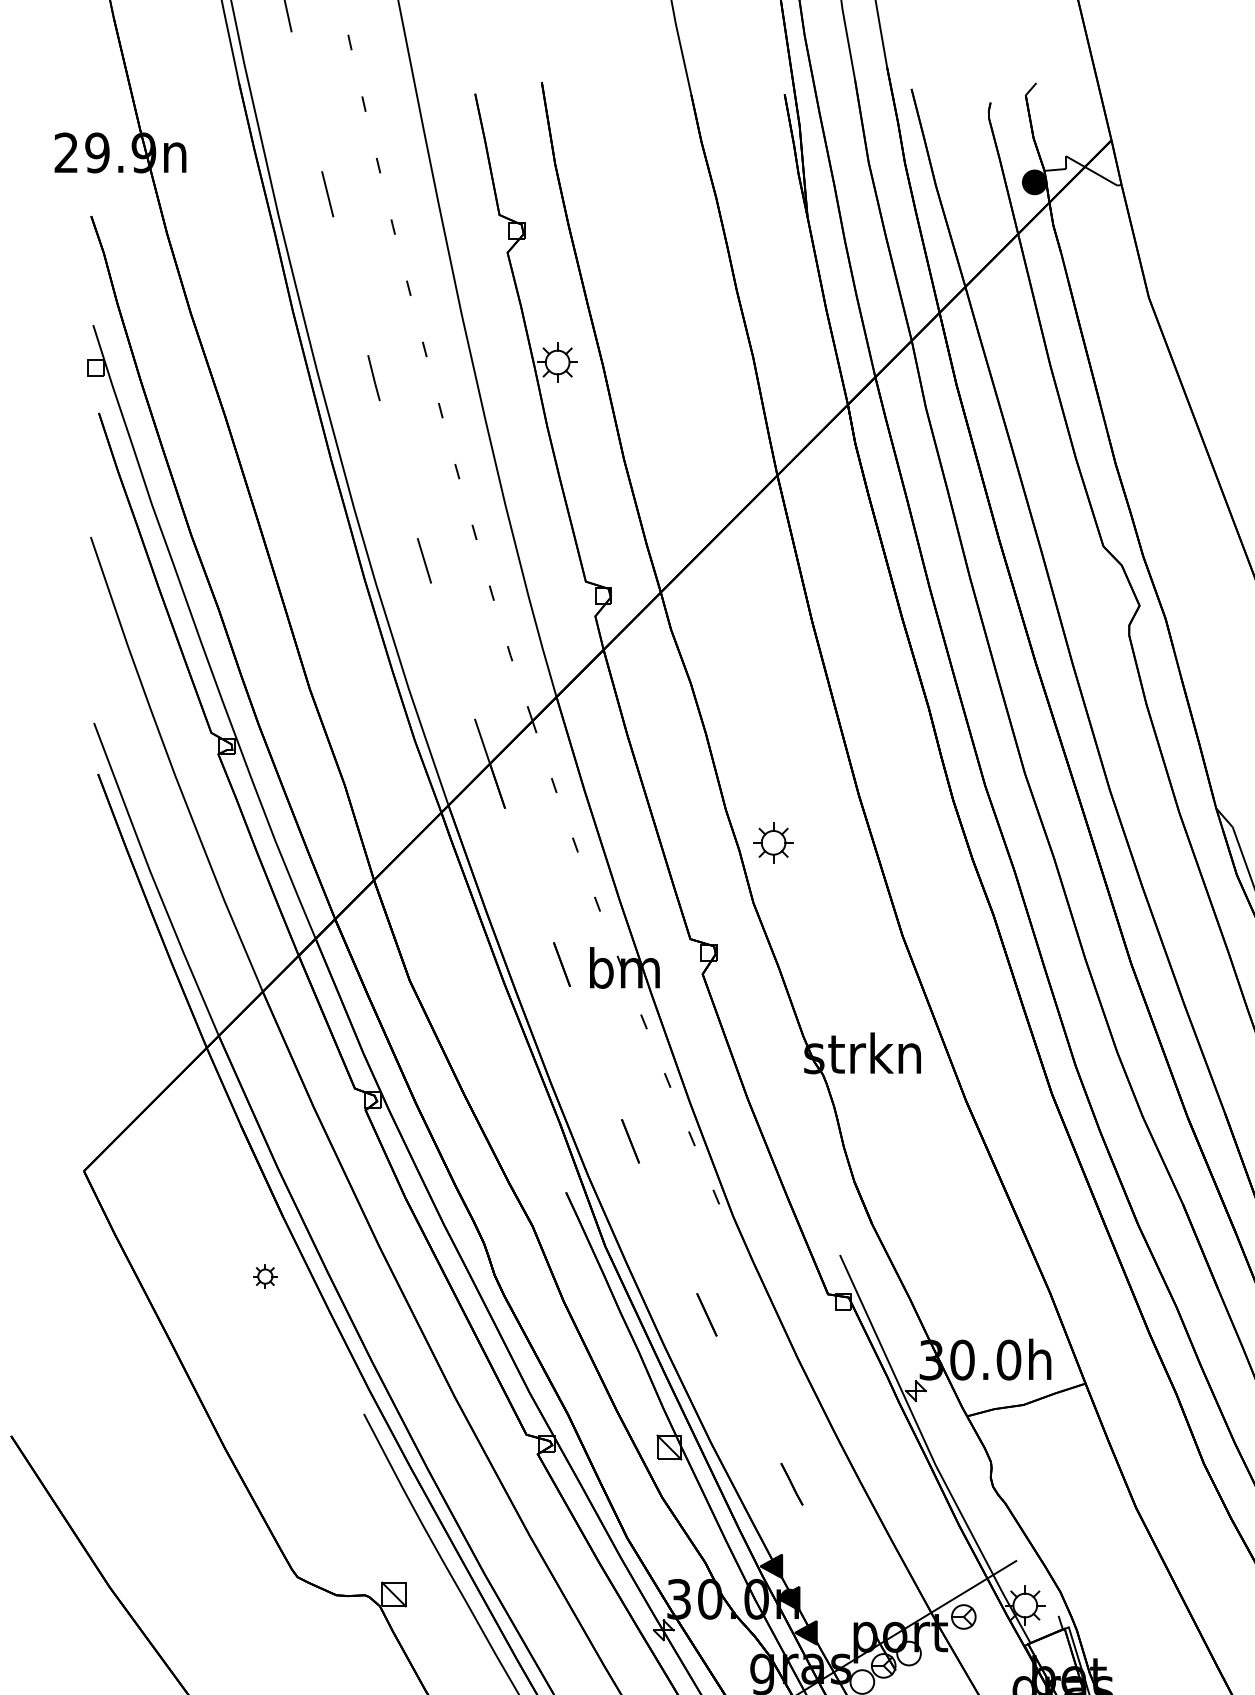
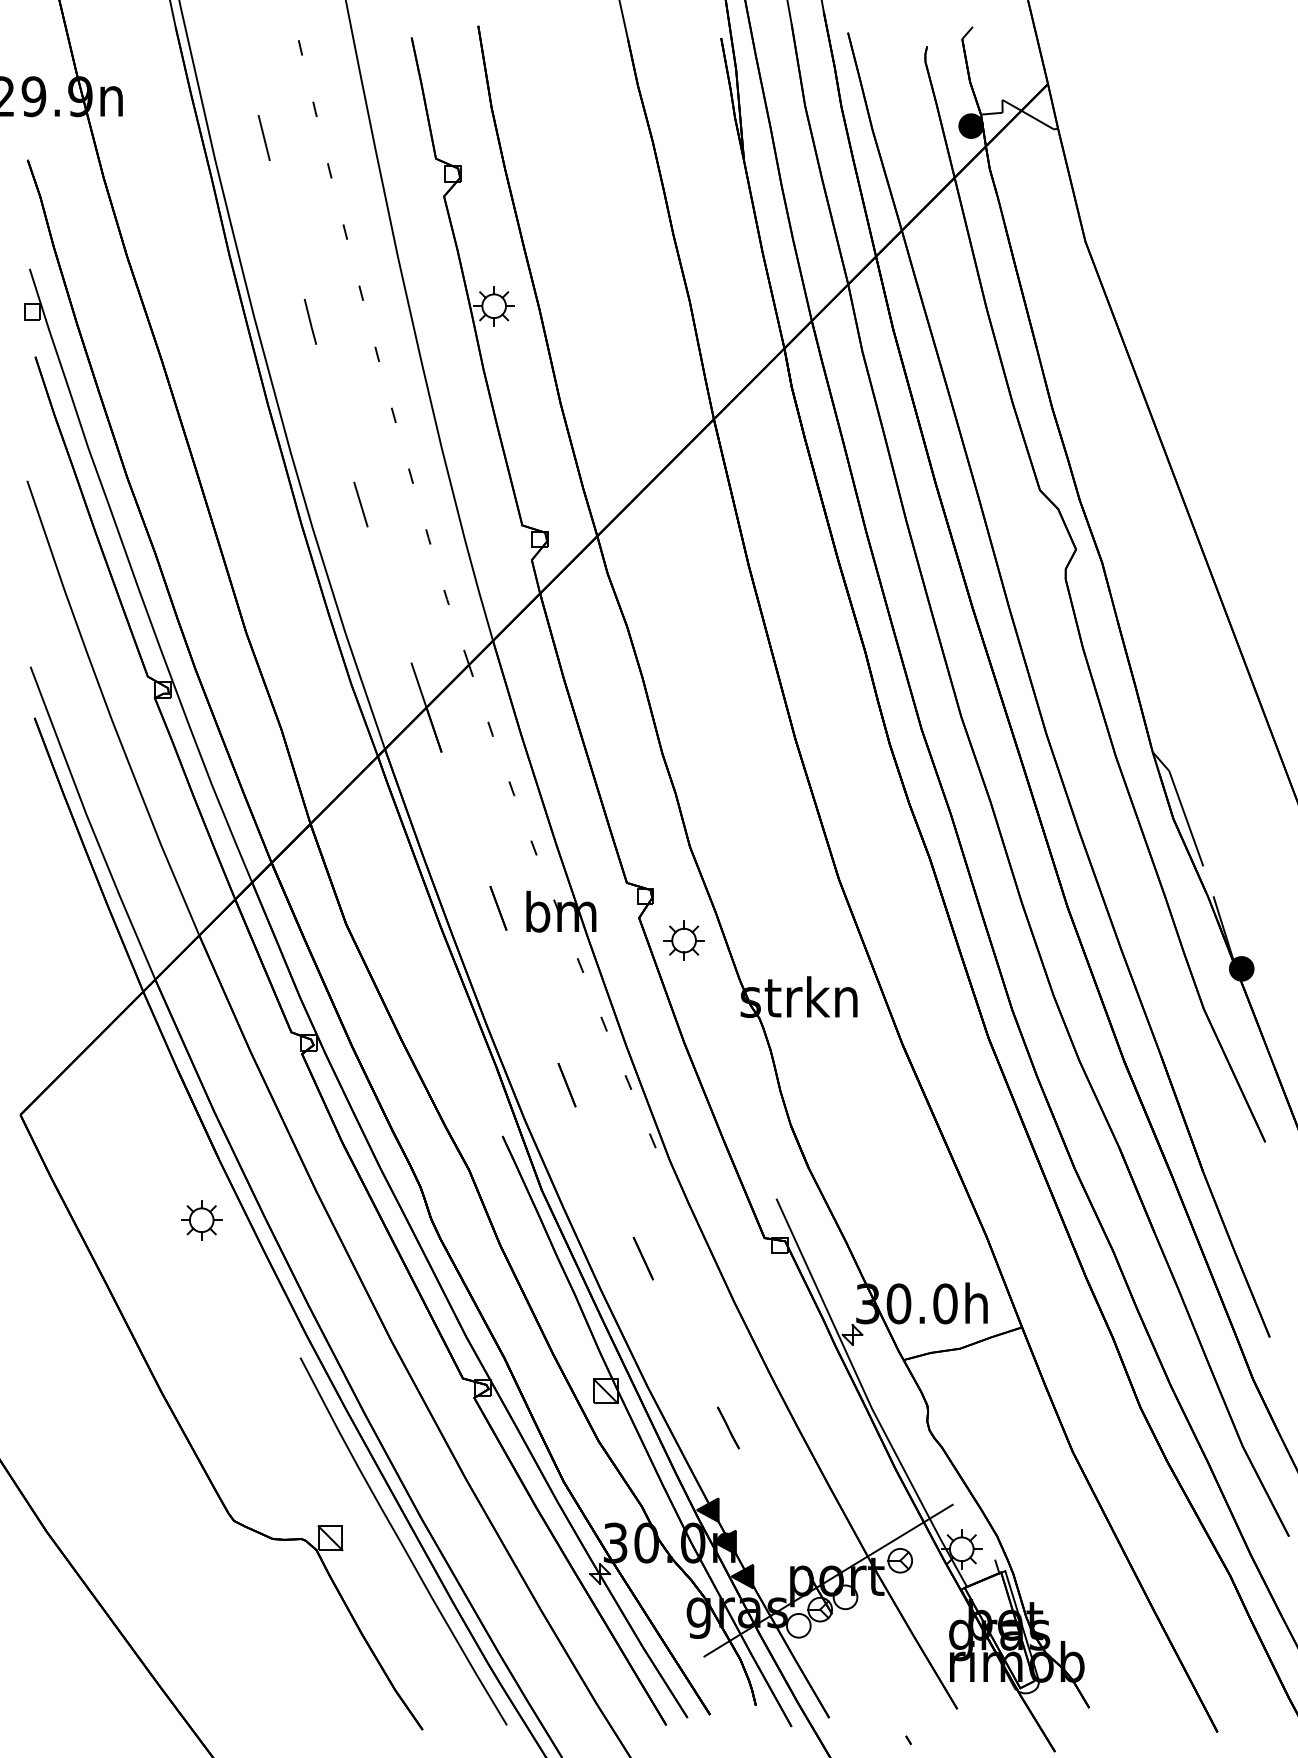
part: (773, 842) -> (683, 940), moved
part: (265, 1276) -> (201, 1220), size x1.67

